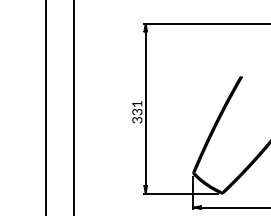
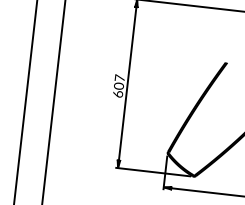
text: (137, 111) -> (119, 85), 331 -> 607

